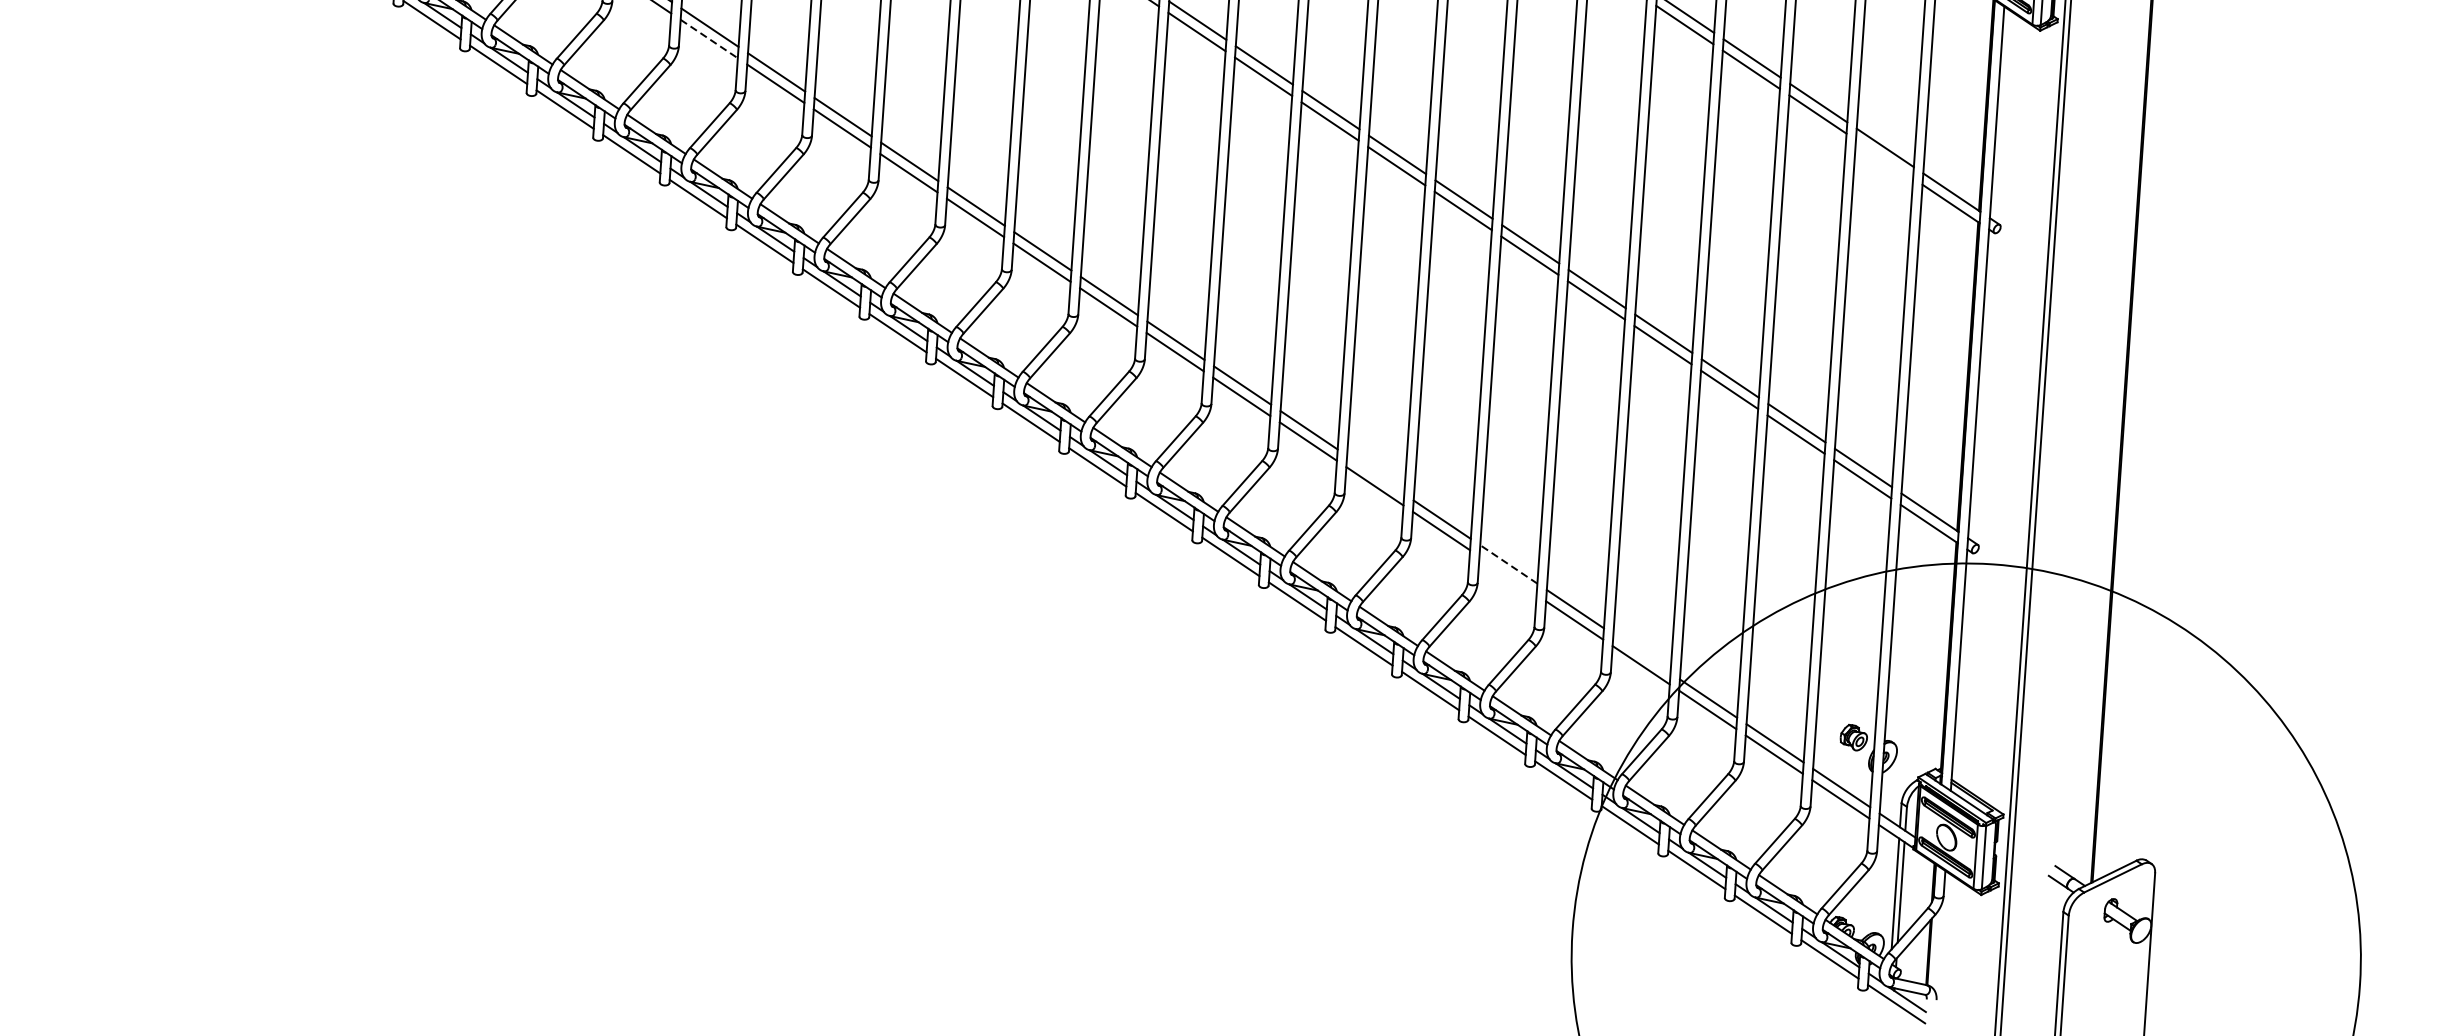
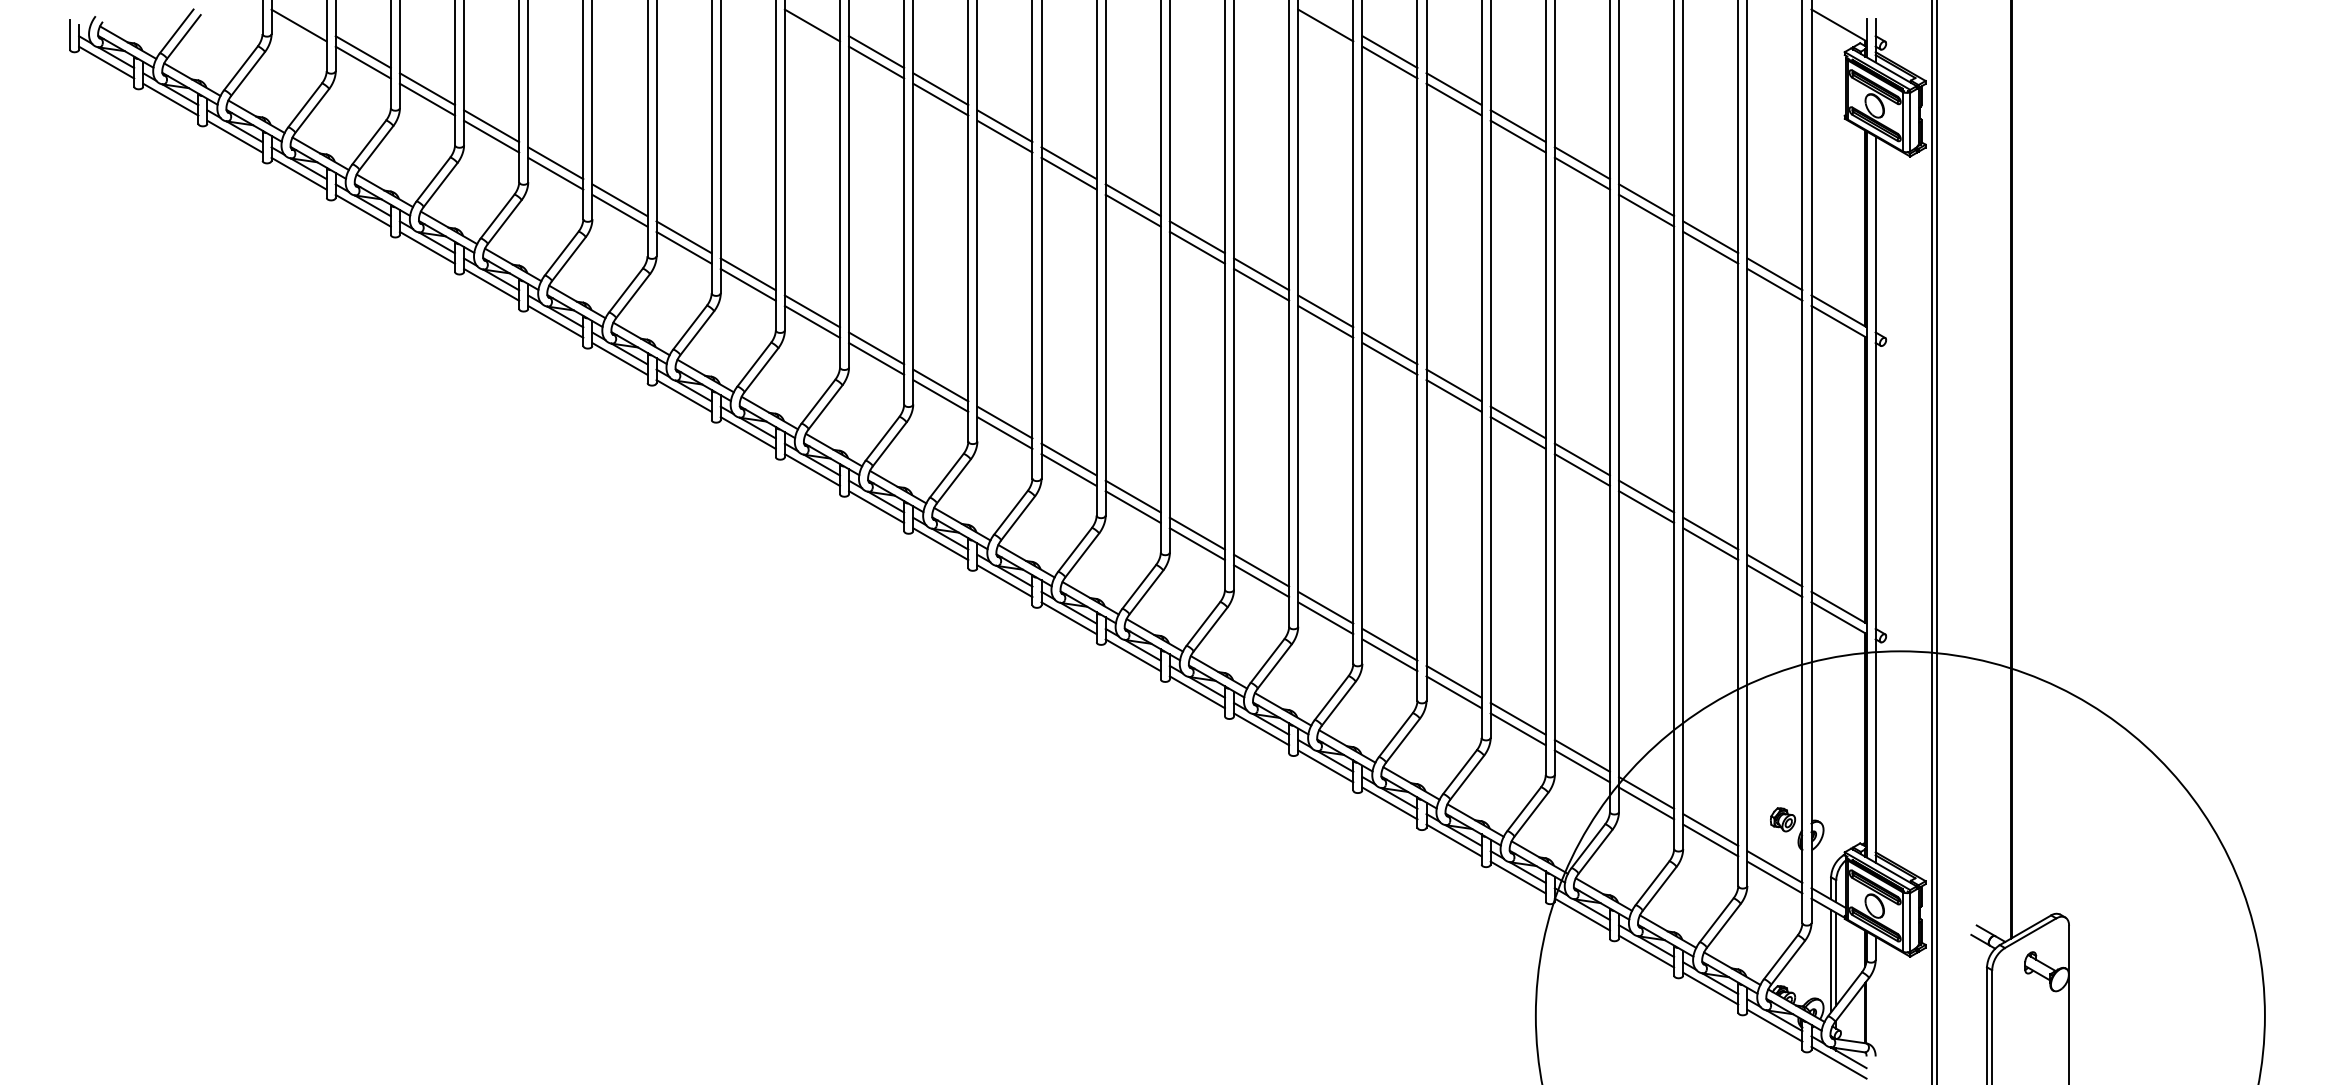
line: (709, 38) -> (684, 247), dashed -> solid
line: (1884, 158) -> (1774, 284), added
line: (1375, 474) -> (1325, 607), added
line: (1509, 564) -> (1454, 681), dashed -> solid
line: (1507, 575) -> (1453, 692), added
line: (1641, 653) -> (1581, 755), added

